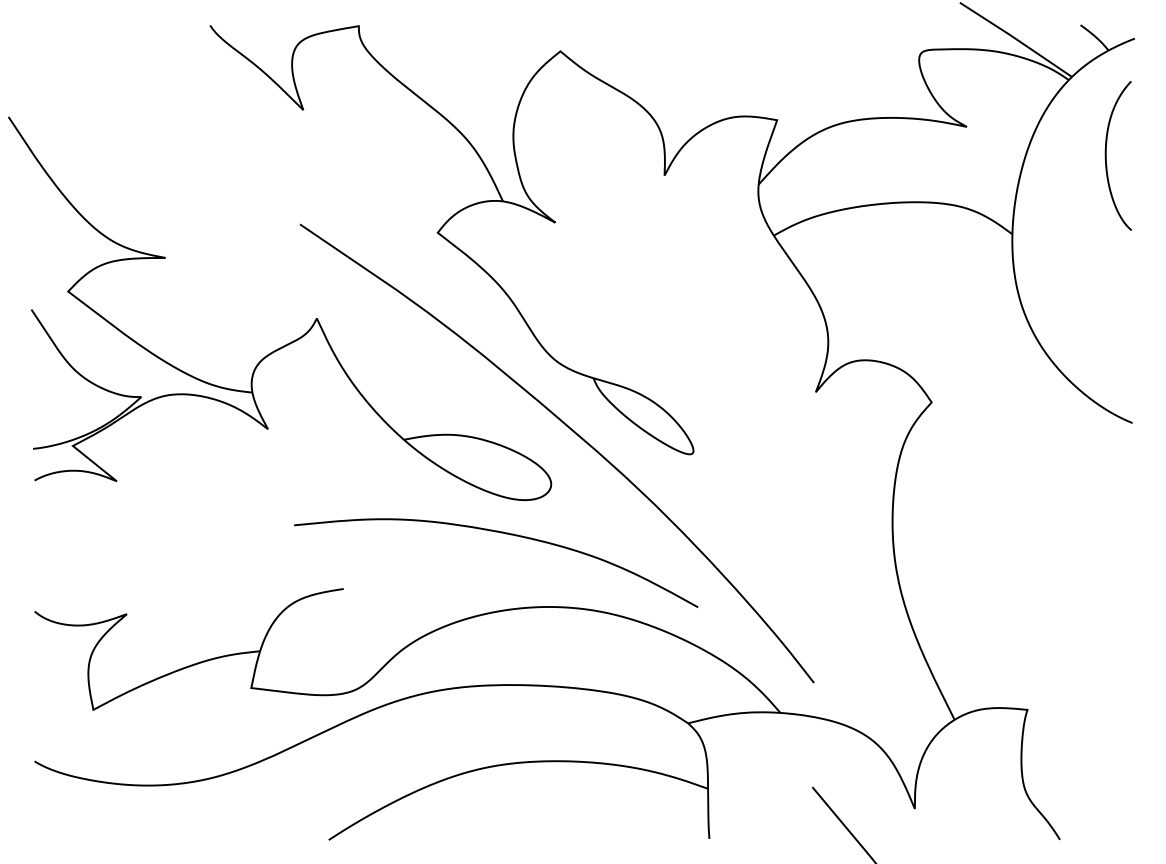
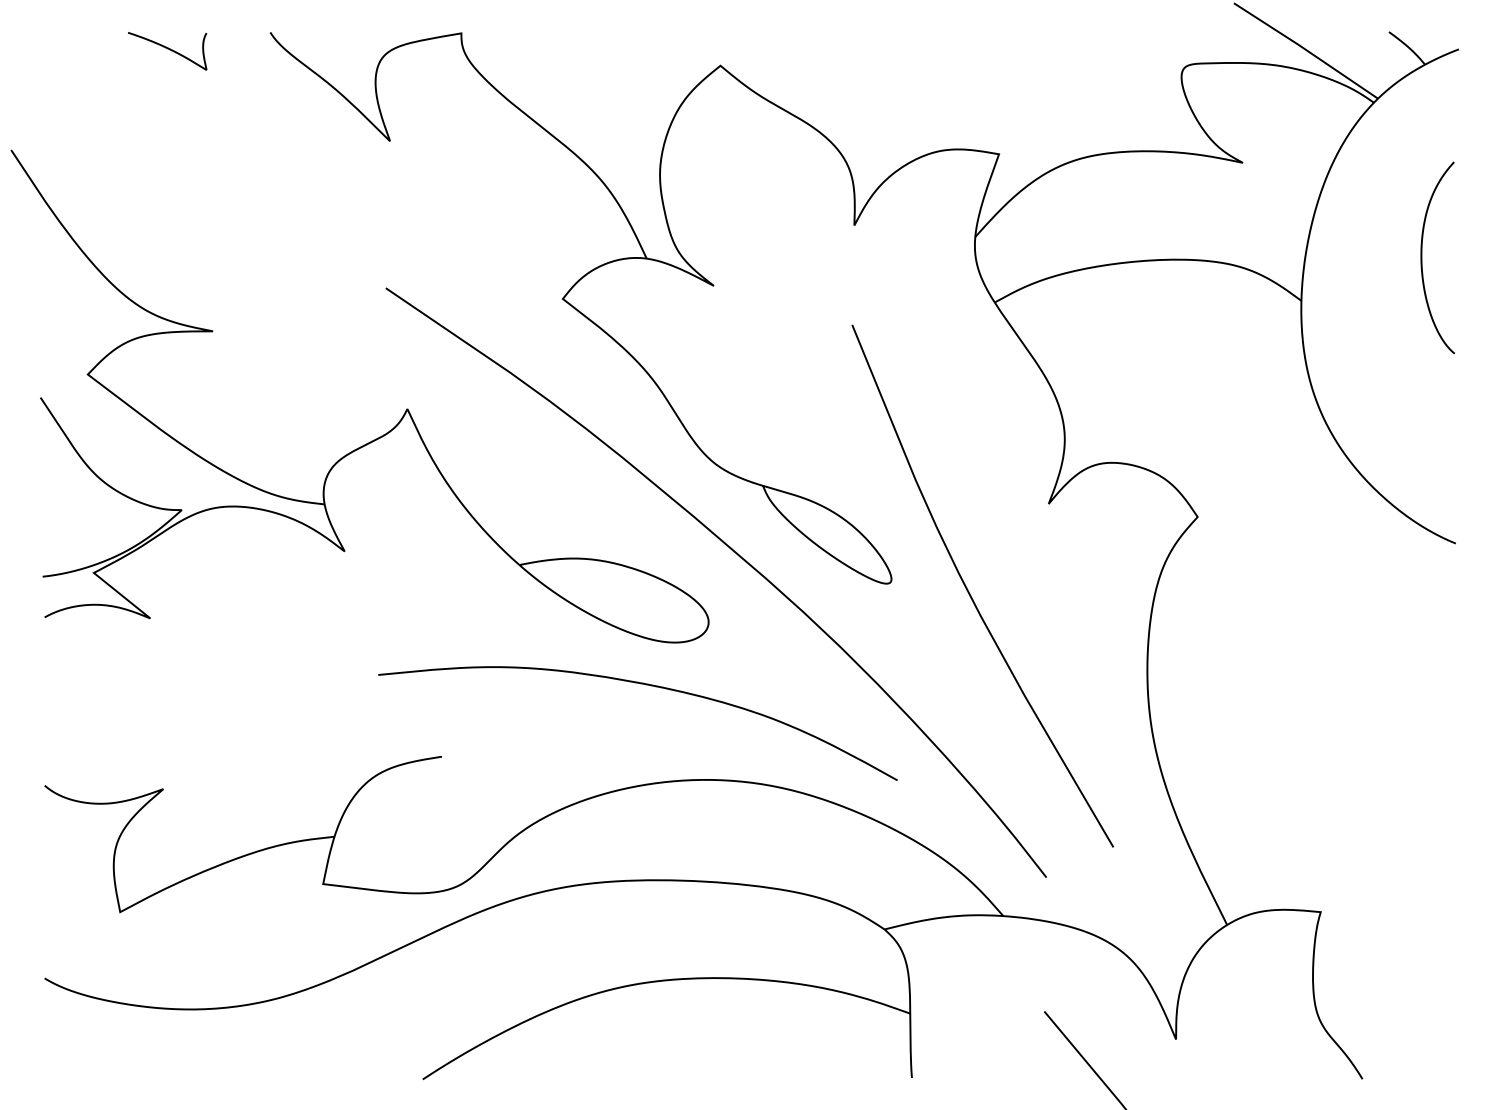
curve: (131, 39) -> (169, 50), added
curve: (1106, 155) -> (1422, 257), moved
curve: (754, 460) -> (969, 591), added

